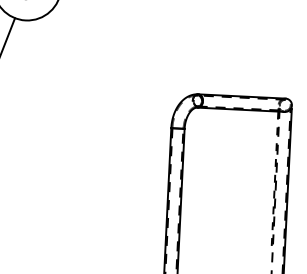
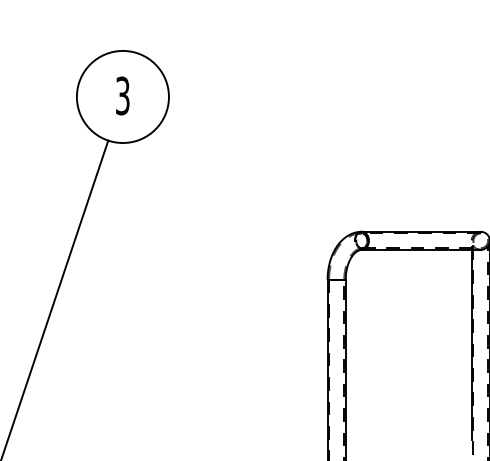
line: (274, 181) -> (471, 344), dashed -> solid

